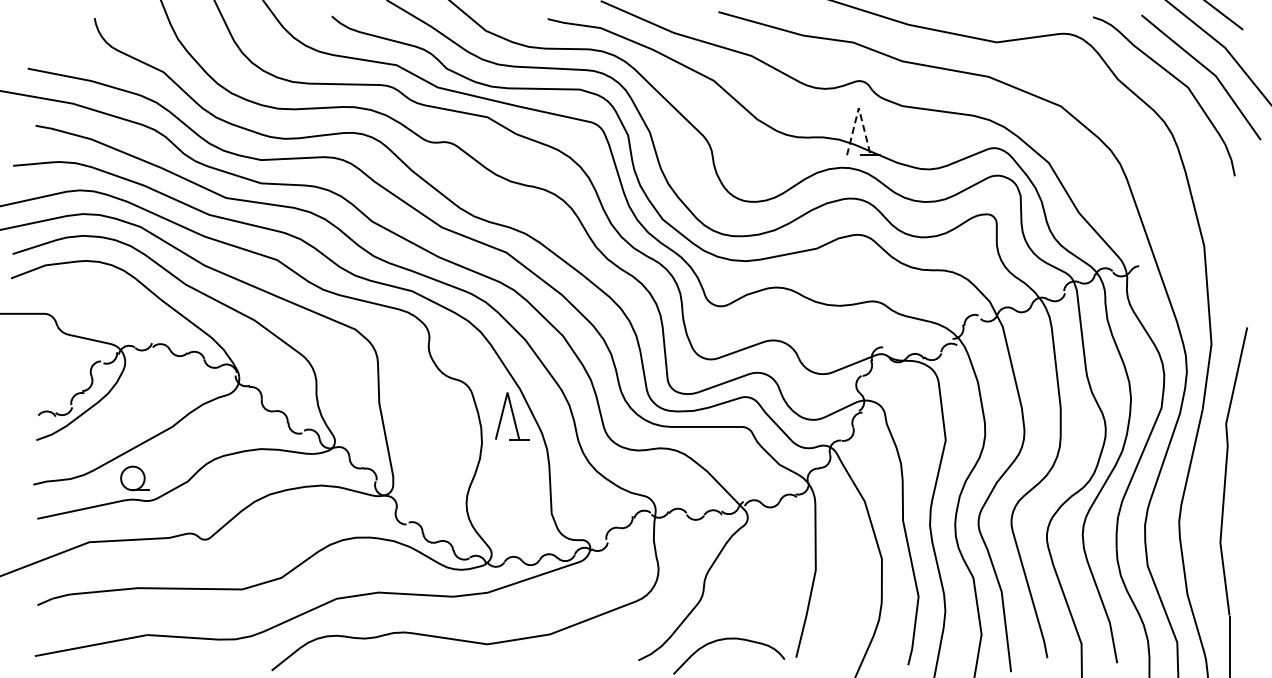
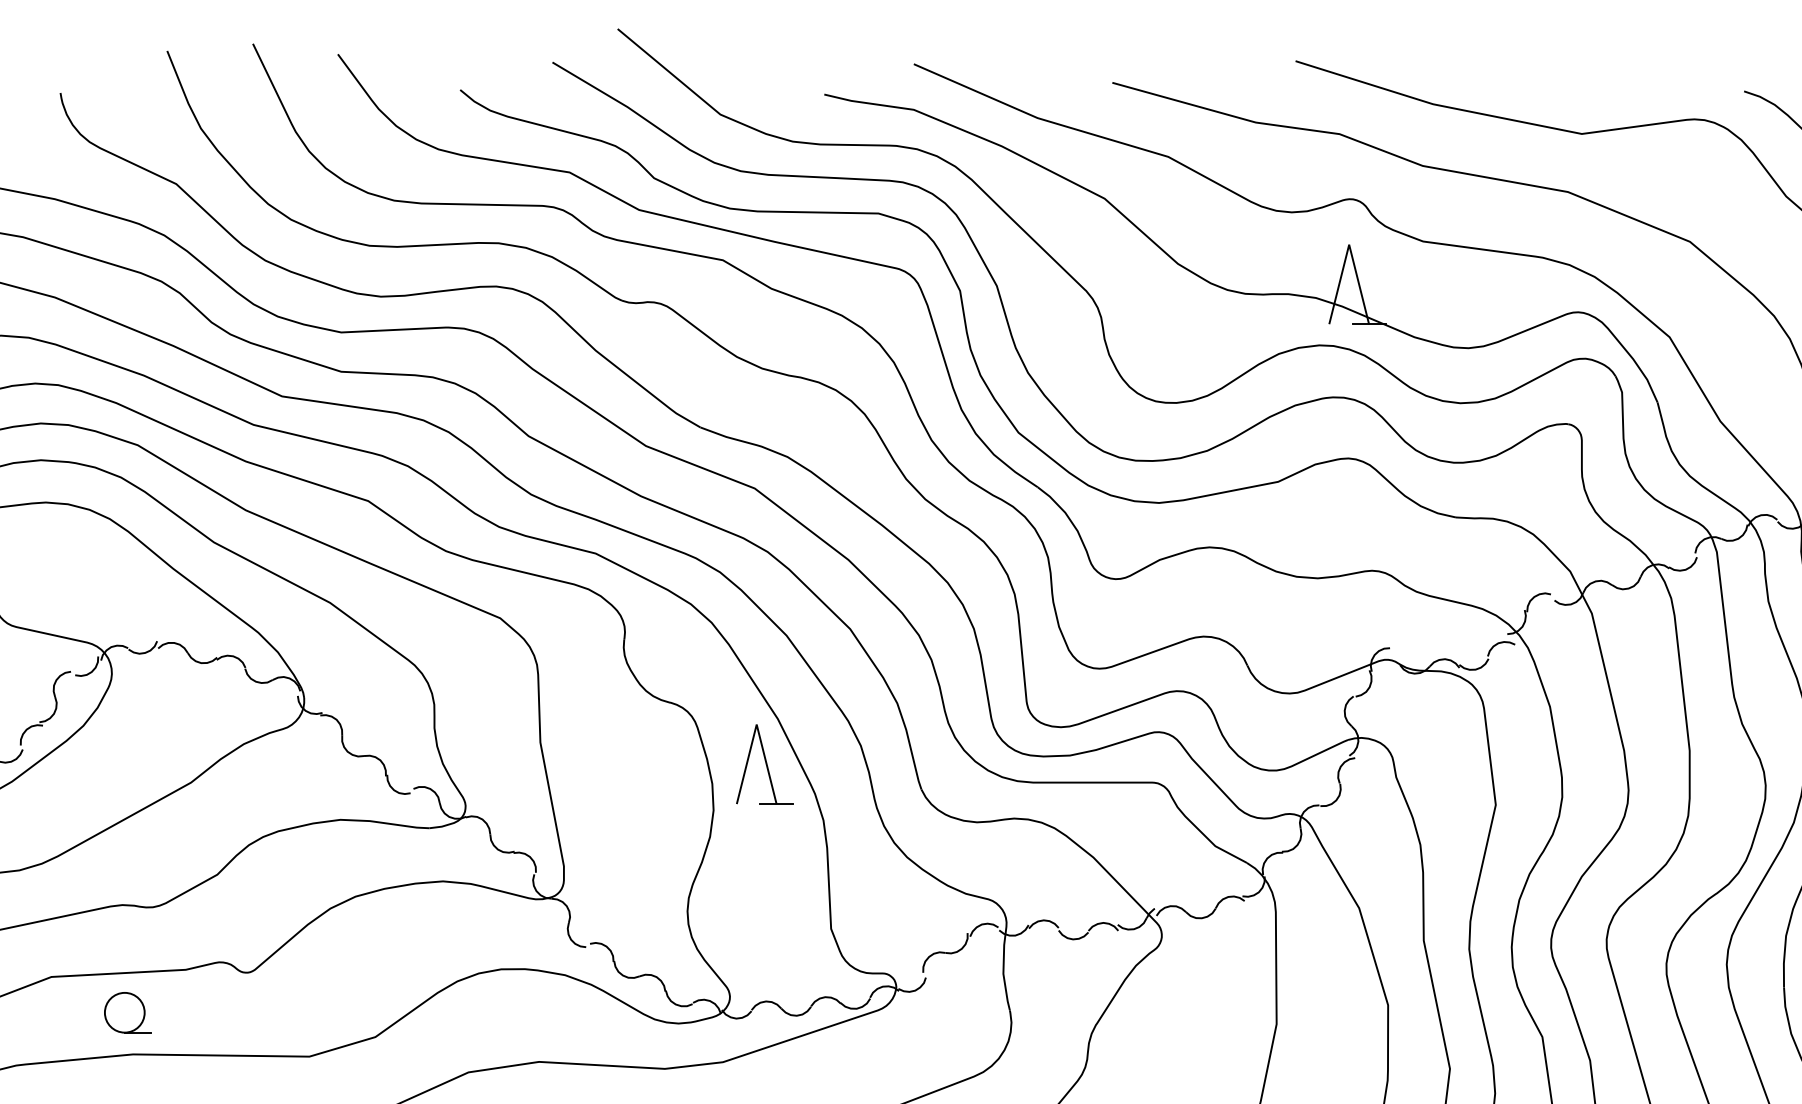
line: (858, 108) -> (1348, 245), dashed -> solid
part: (134, 478) -> (127, 1012), moved

